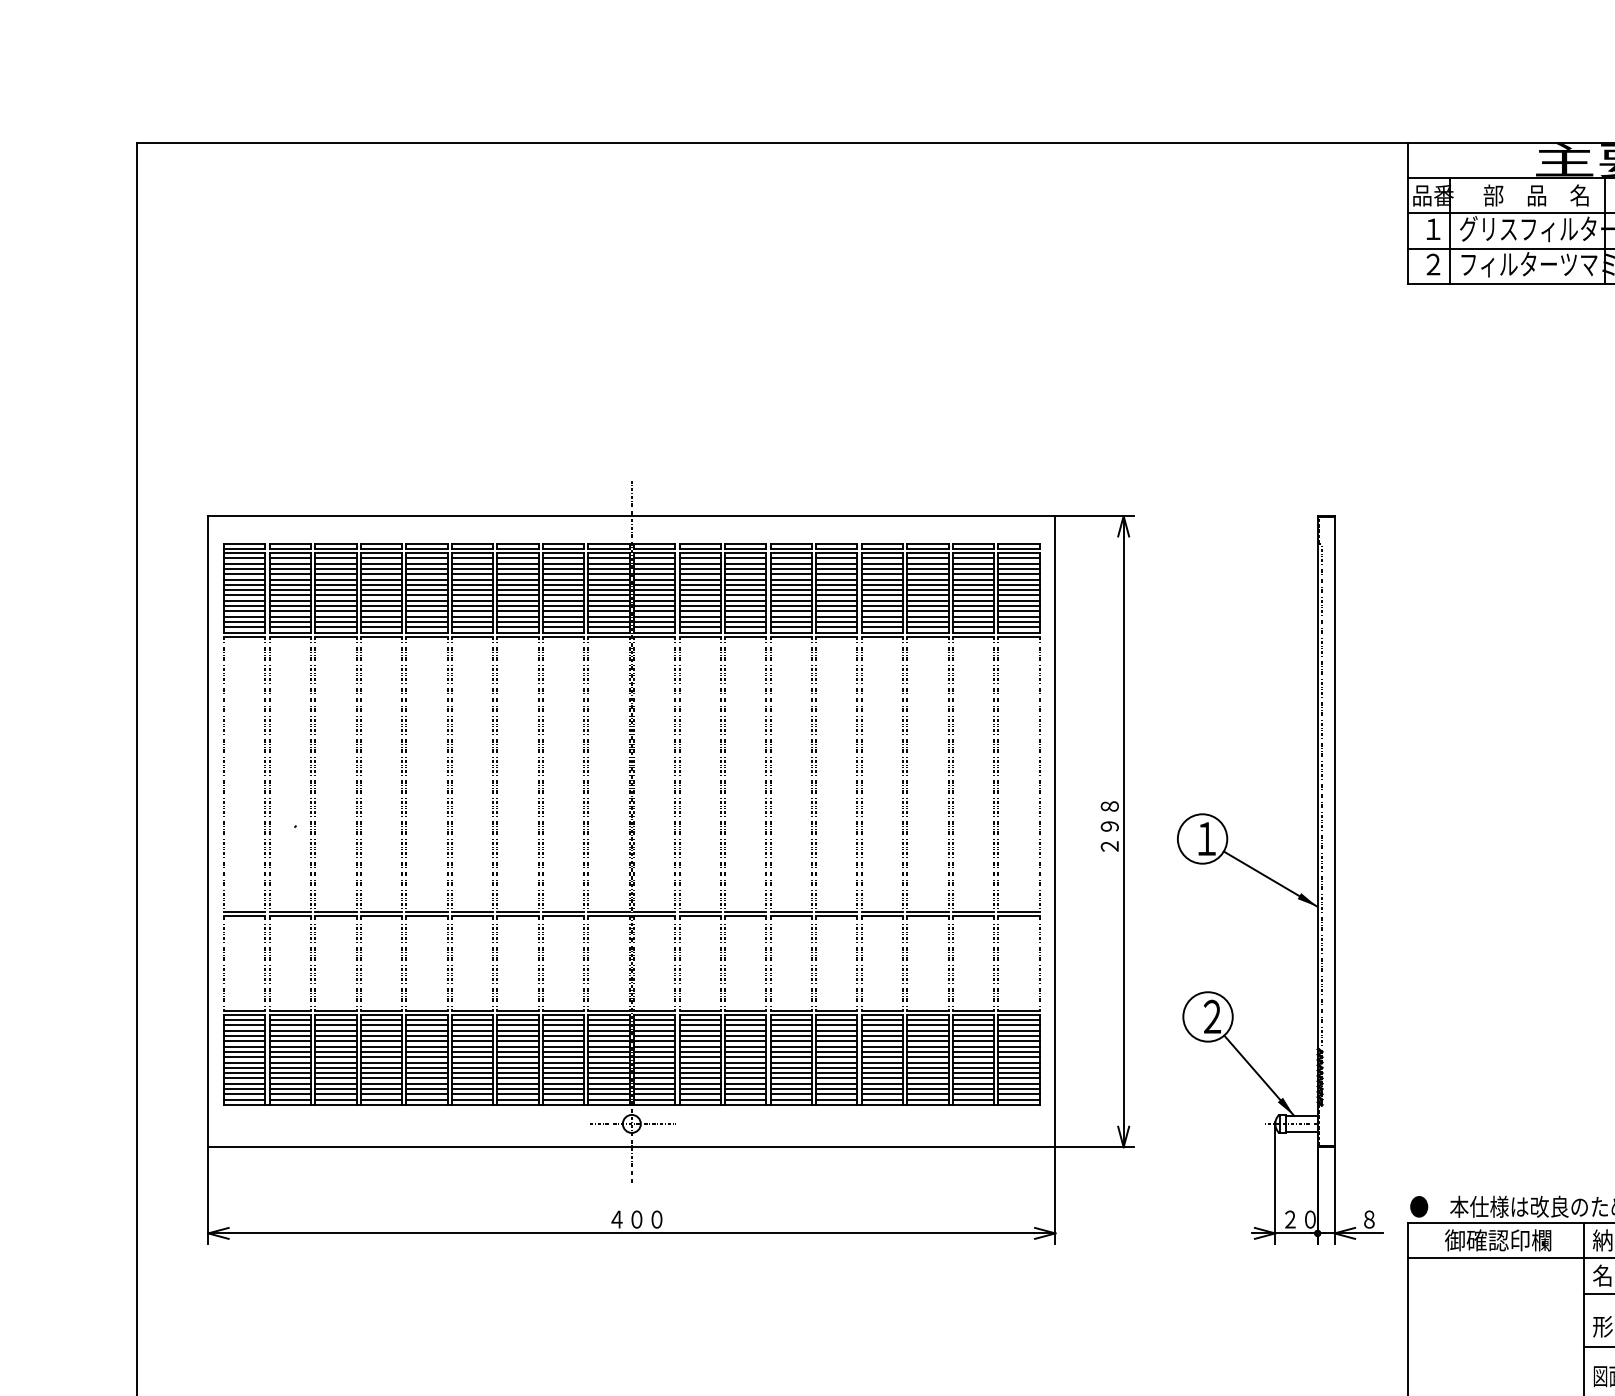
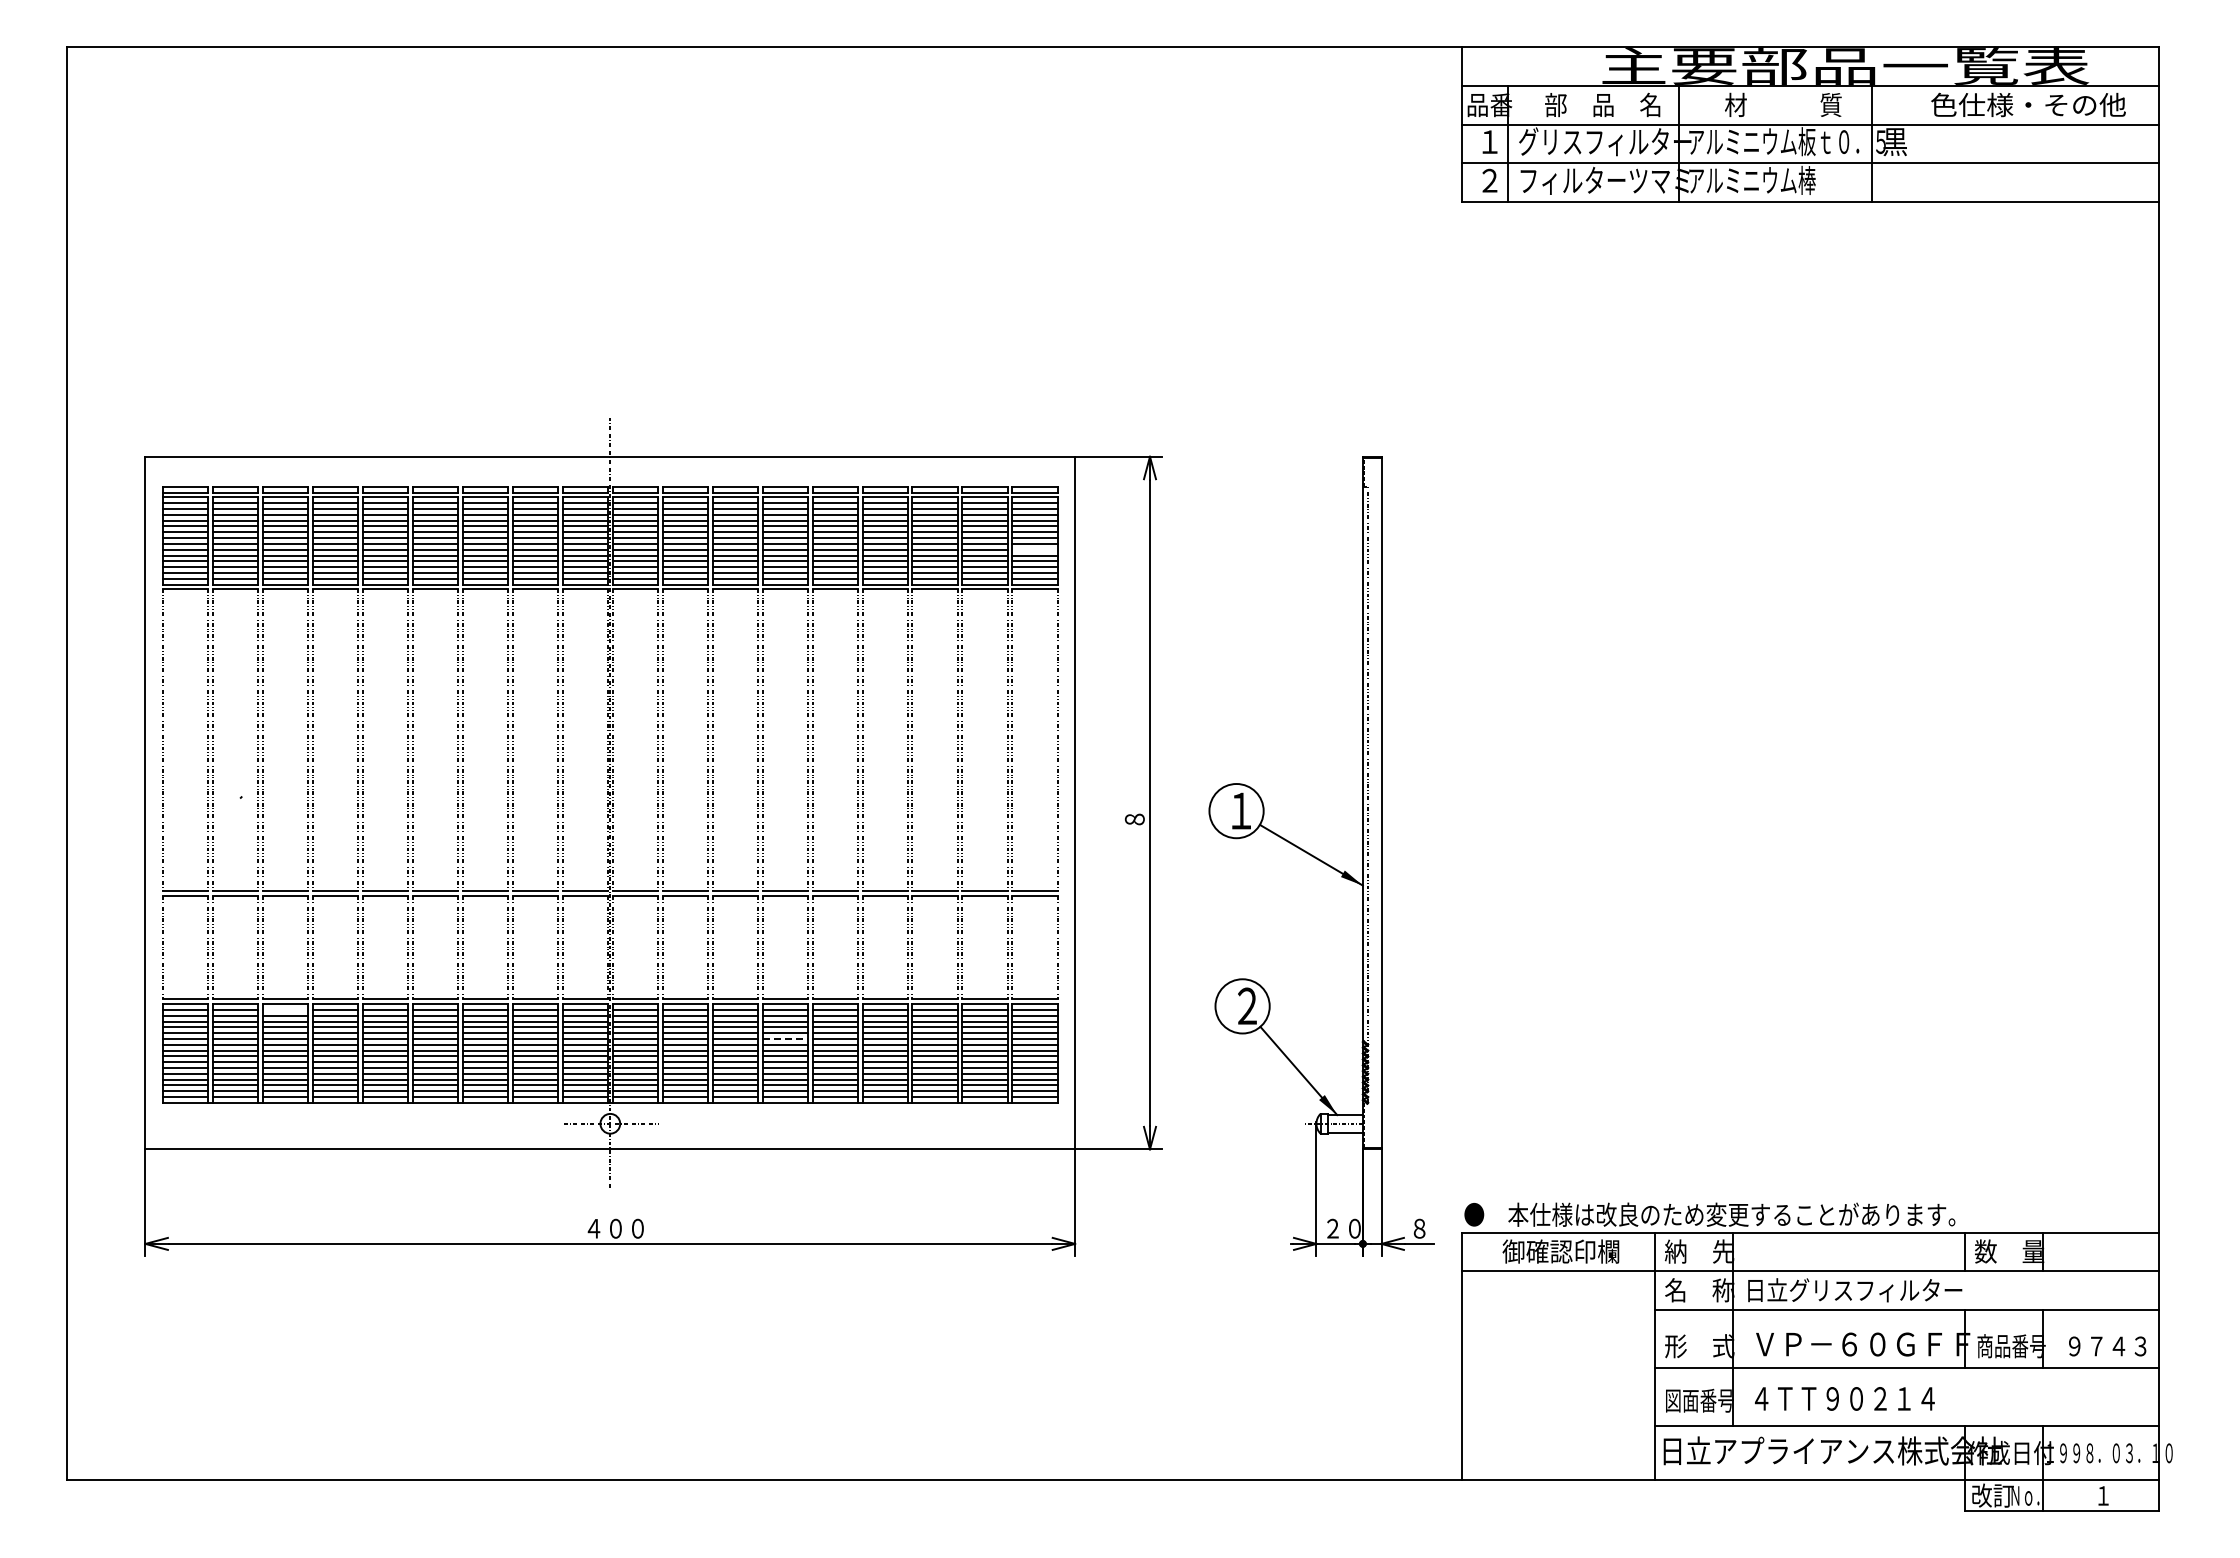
line: (1018, 600) -> (1034, 549), removed
text: (1109, 826) -> (1134, 797), ２９８ -> ８
line: (335, 1019) -> (285, 1009), removed
line: (791, 1046) -> (785, 1038), solid -> dashed

